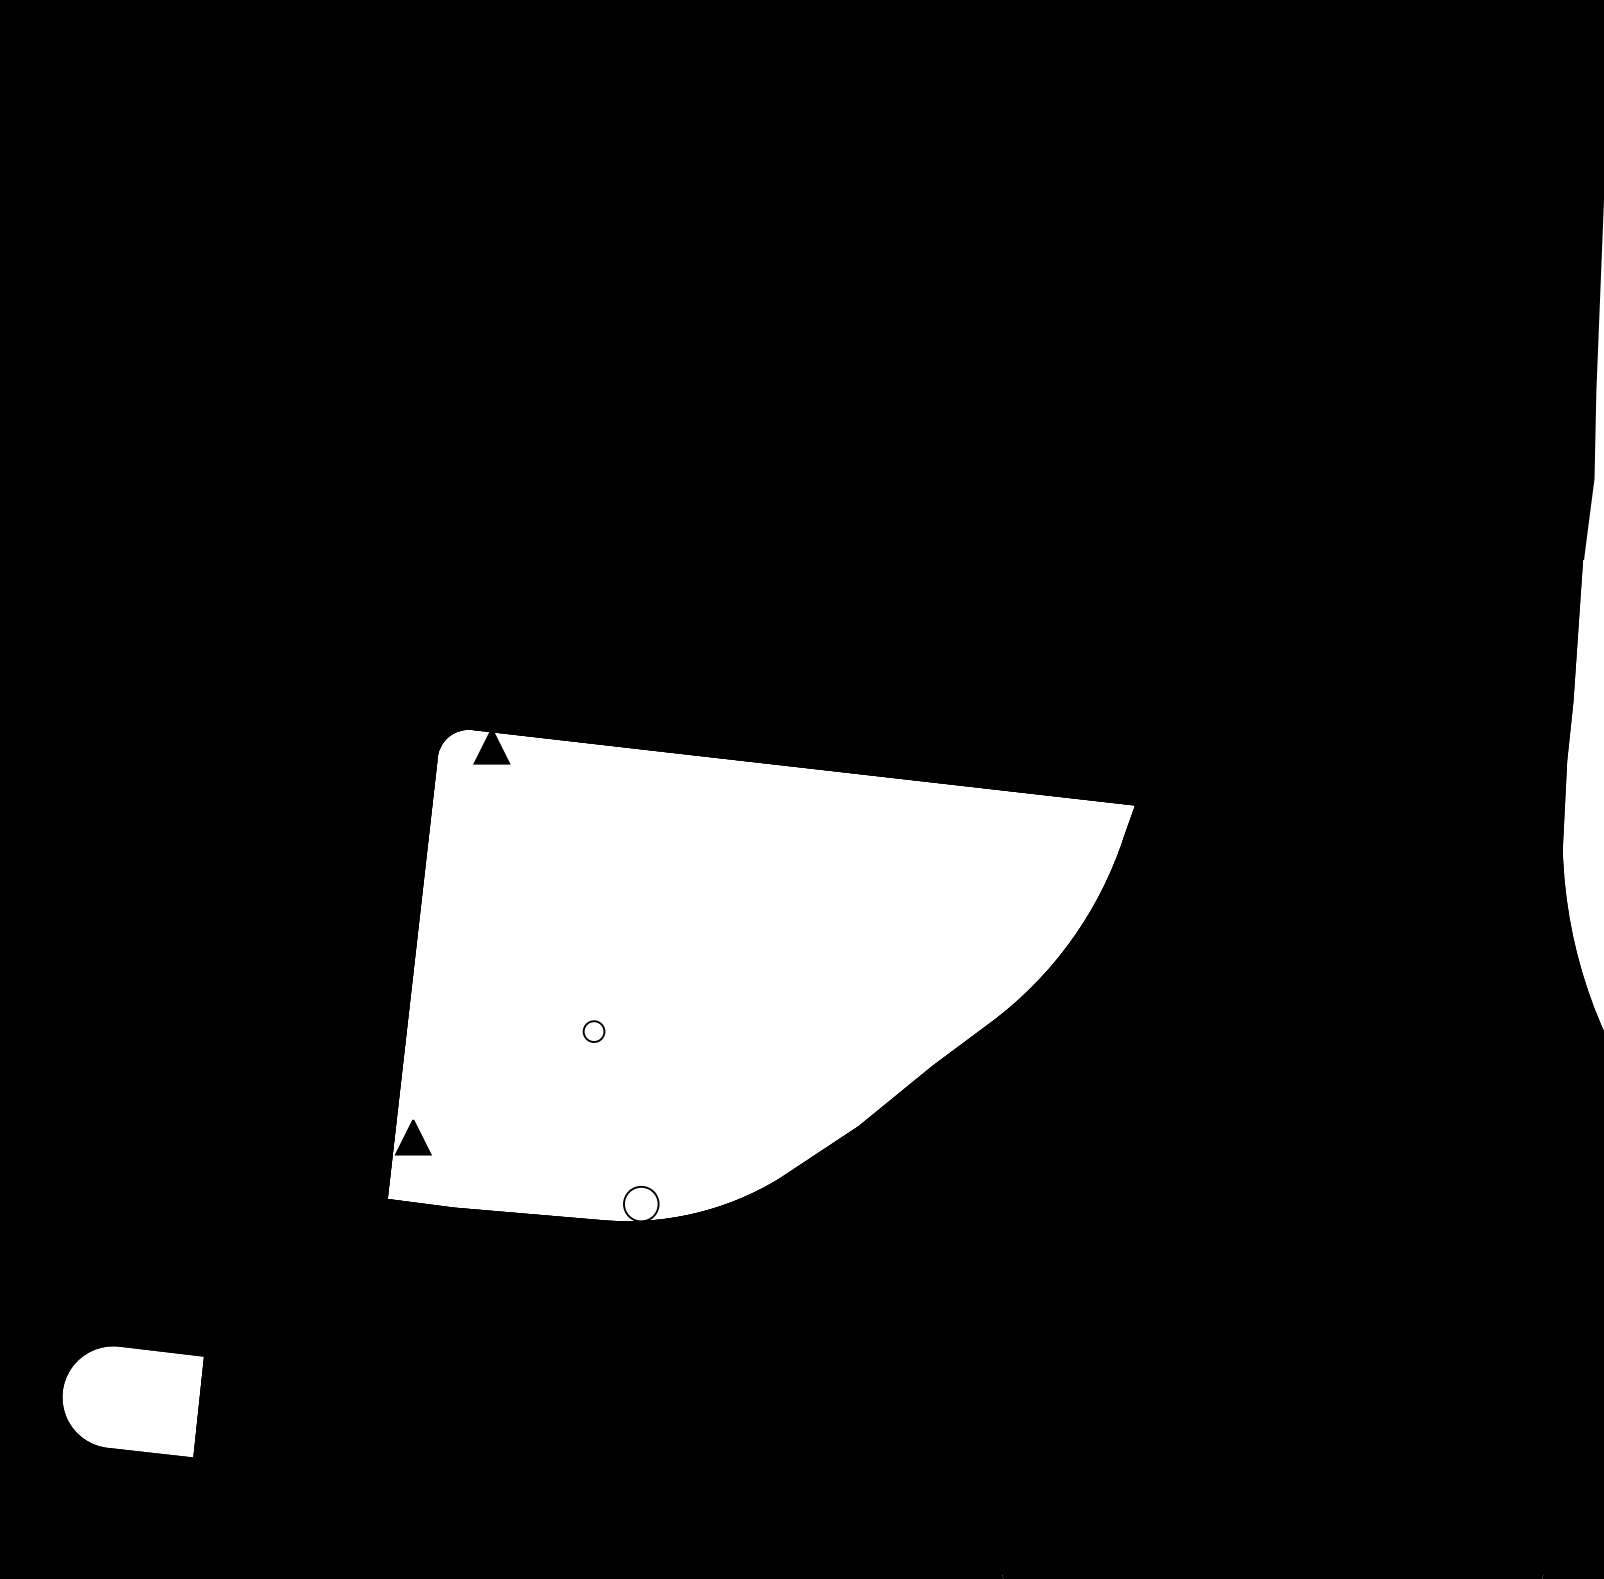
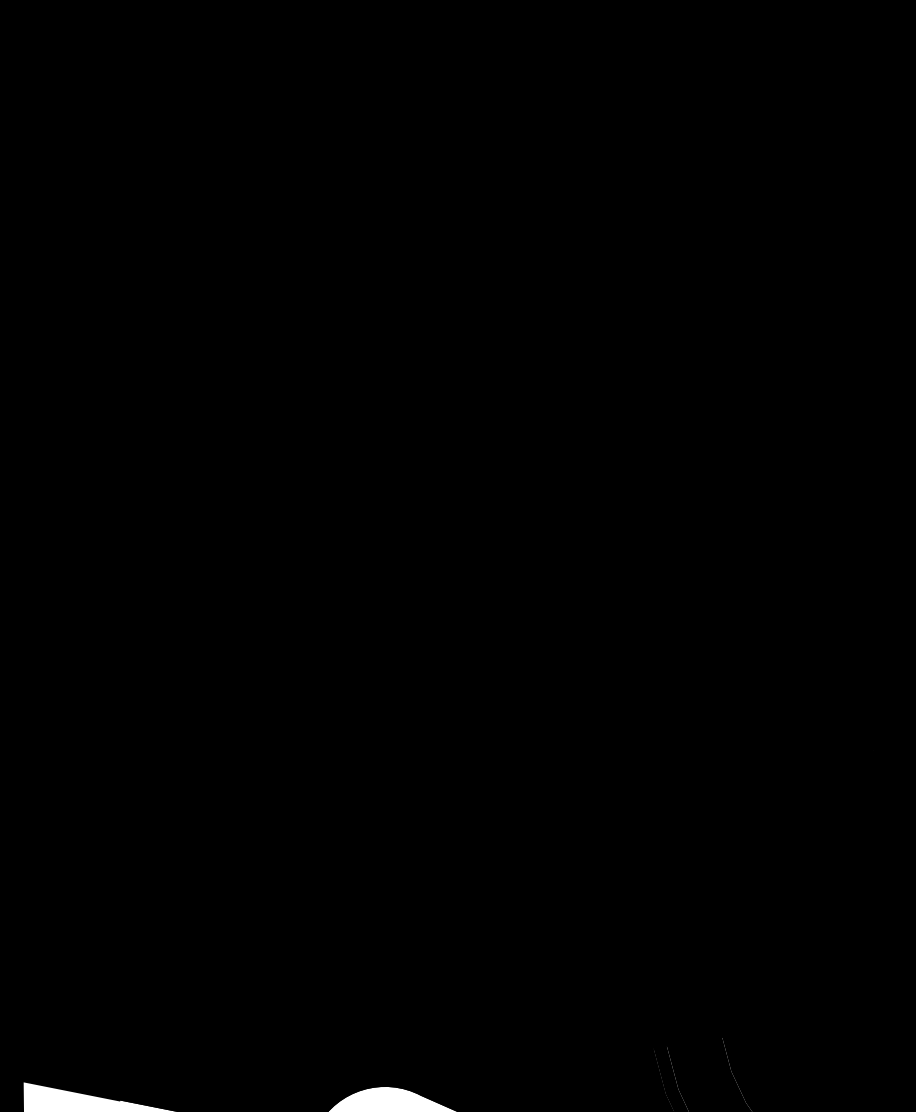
fill: (761, 975) -> (547, 602), added
fill: (133, 1401) -> (91, 912), added

